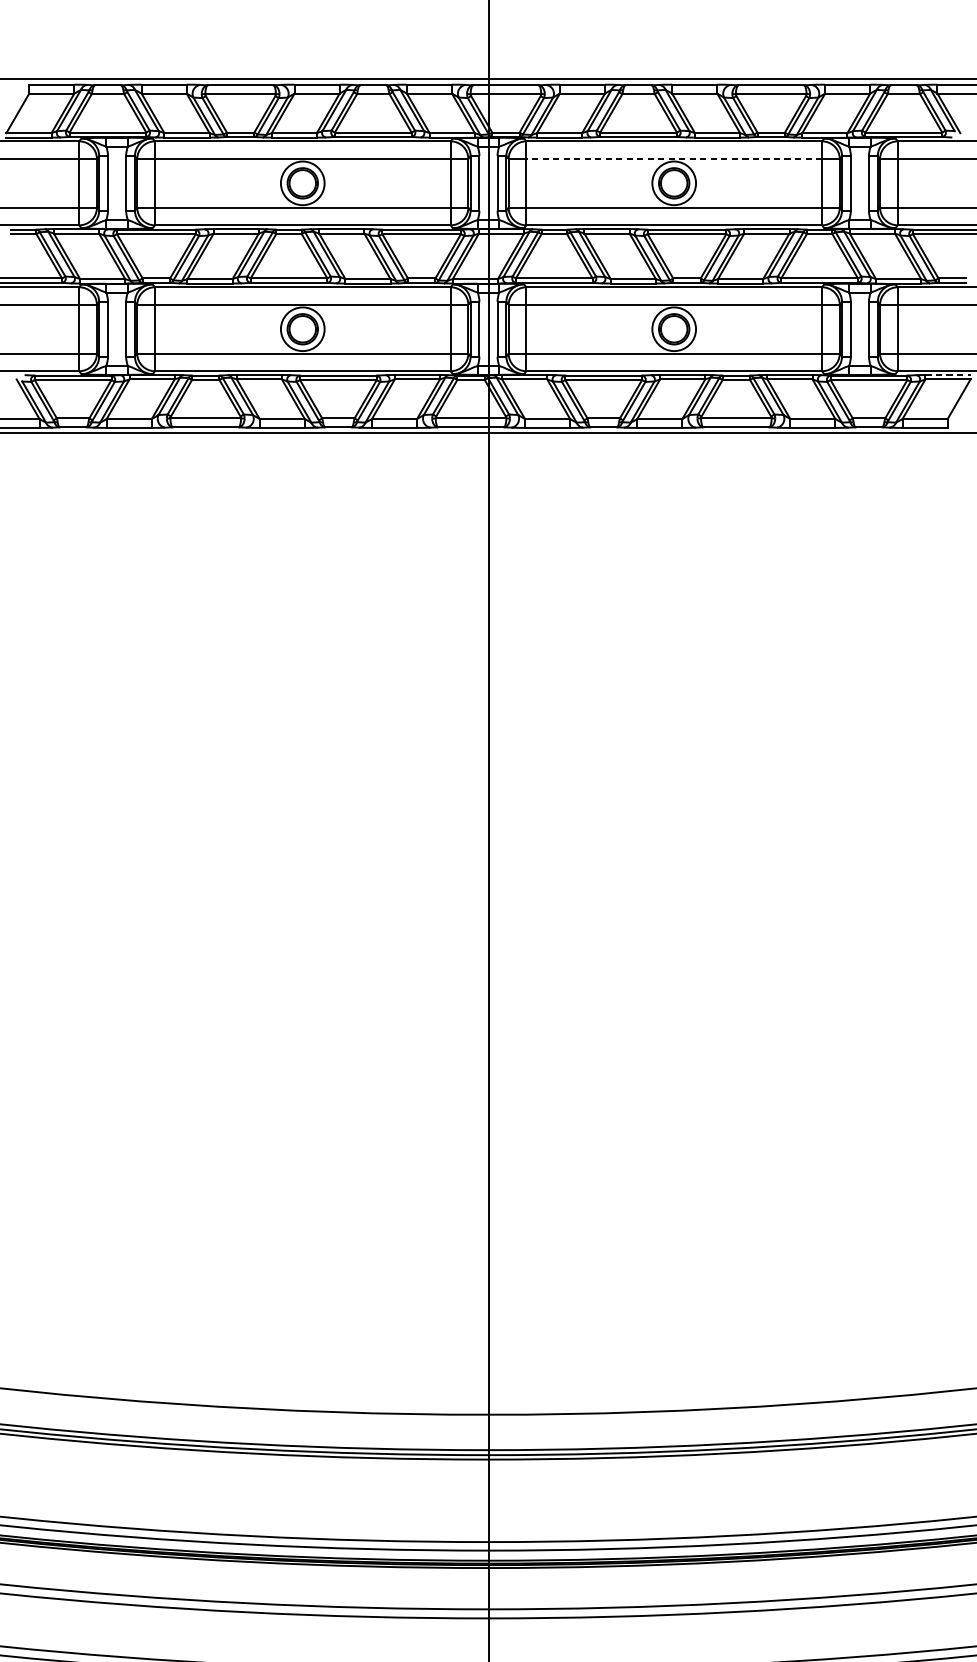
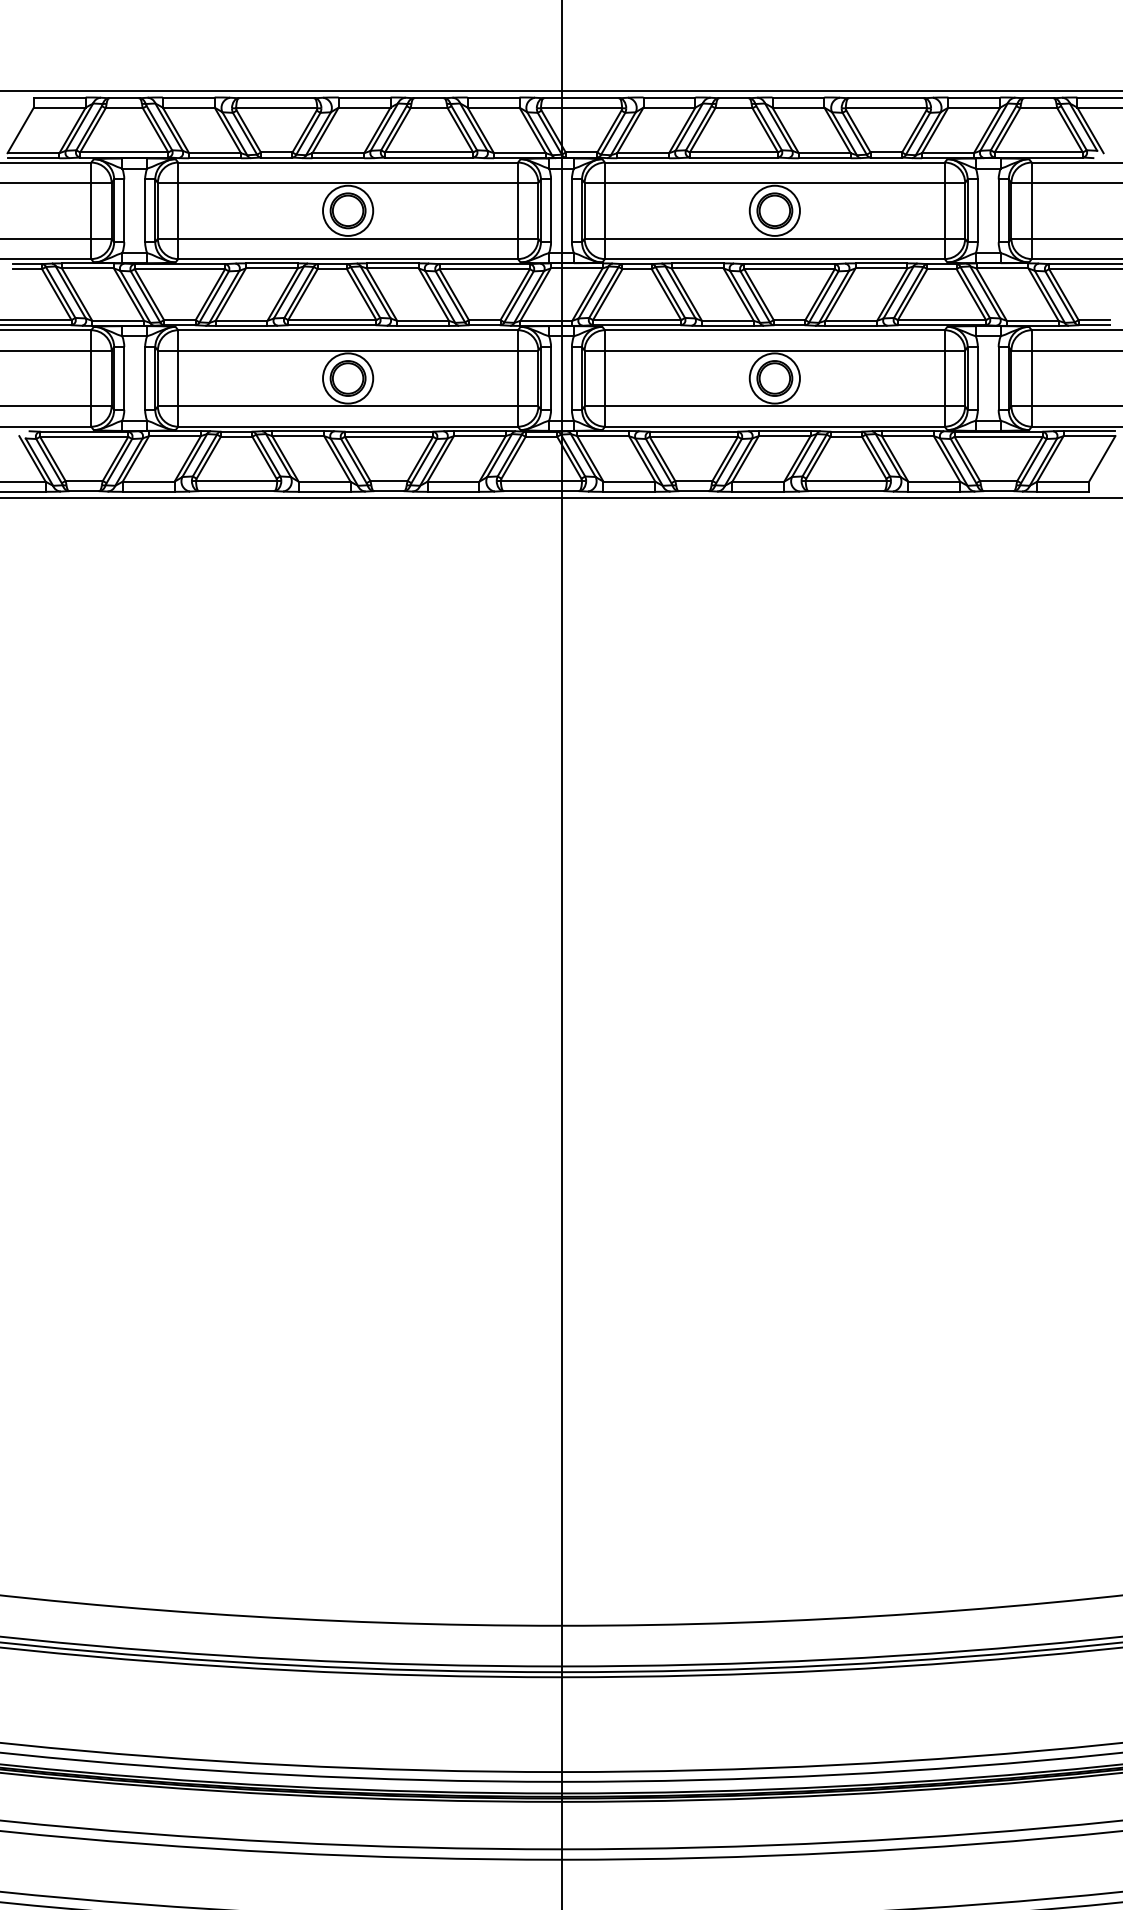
line: (673, 158) -> (774, 182), dashed -> solid
line: (948, 375) -> (1089, 431), dashed -> solid

